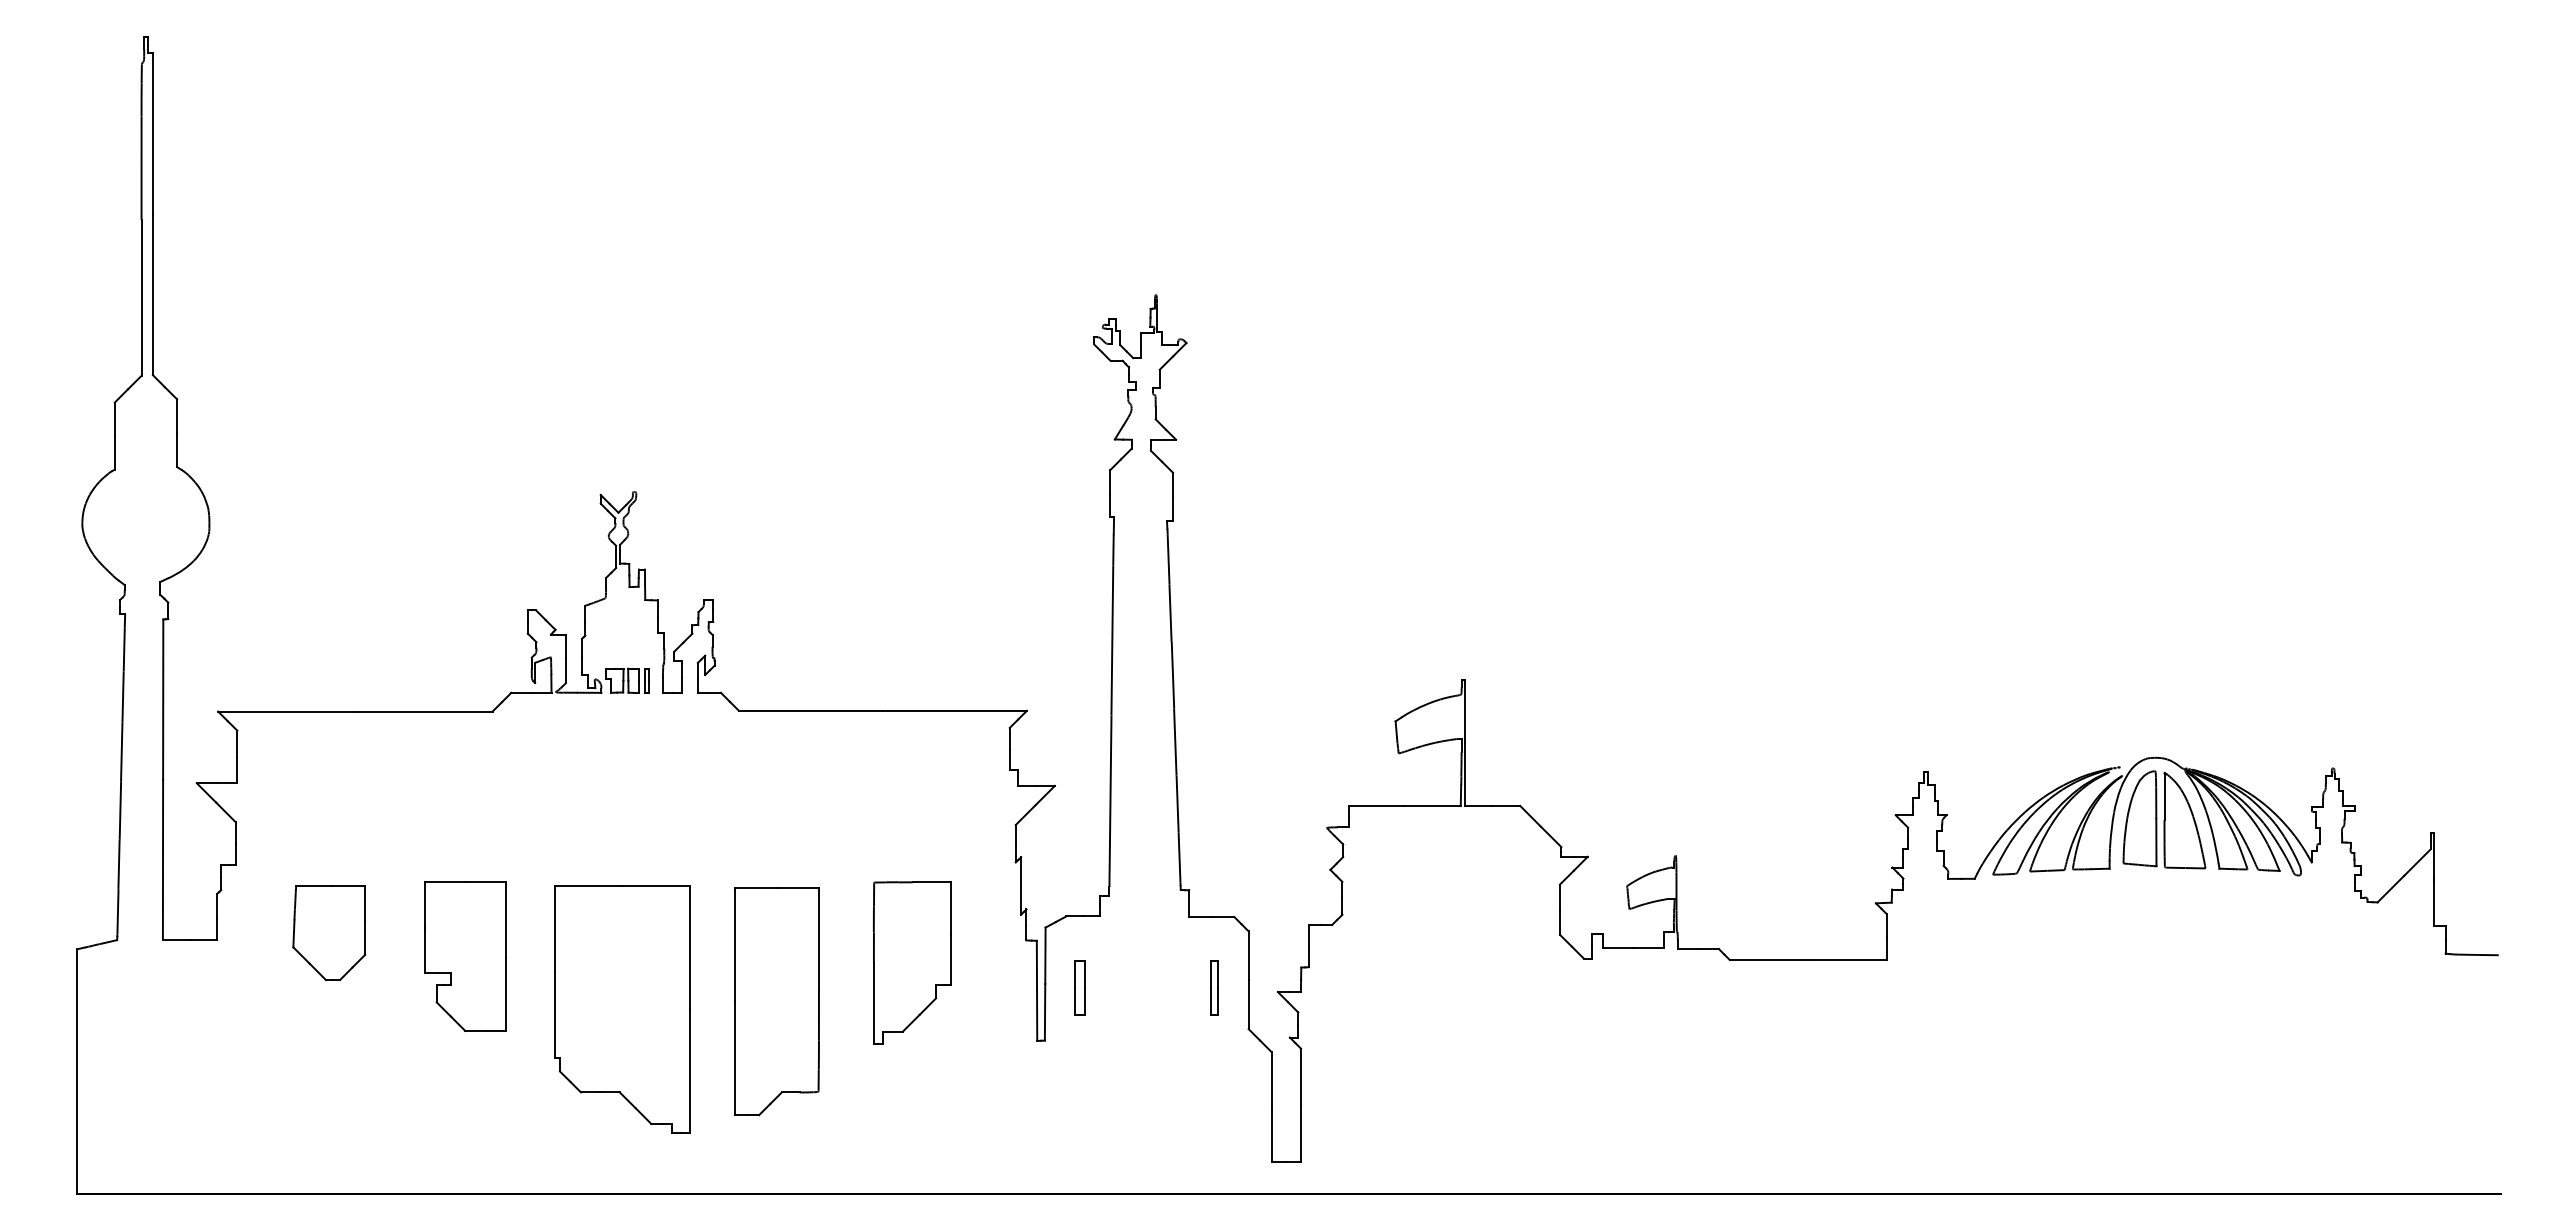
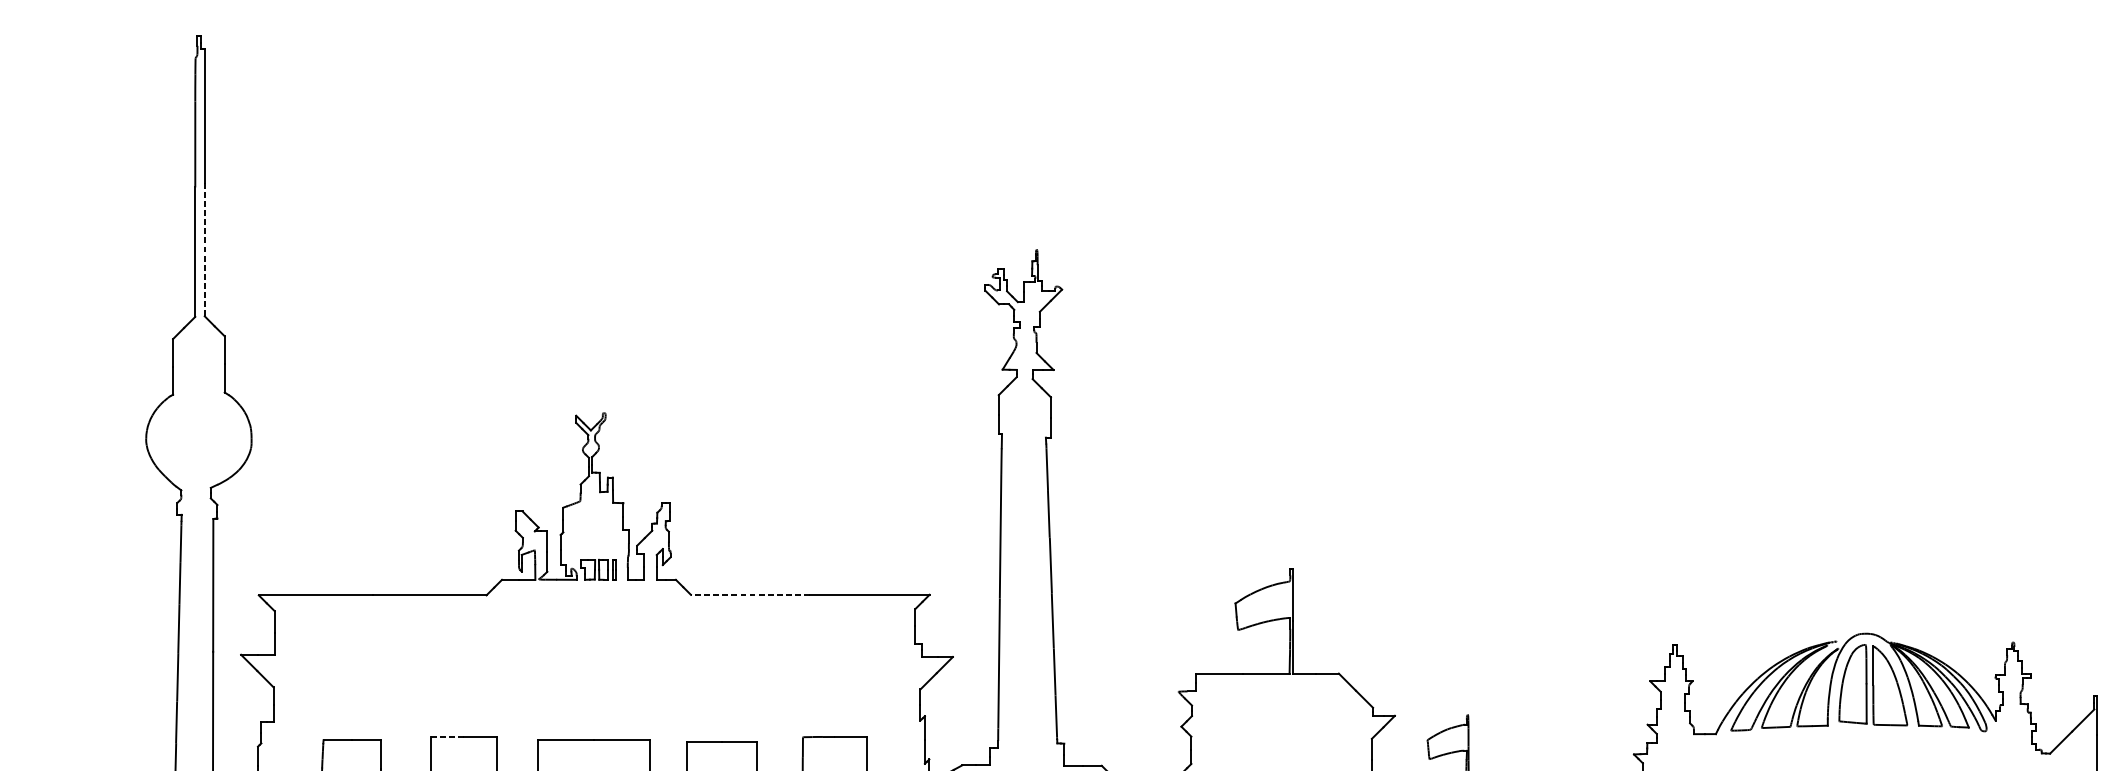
line: (152, 294) -> (204, 249), solid -> dashed
line: (810, 710) -> (750, 594), solid -> dashed
line: (445, 882) -> (447, 737), solid -> dashed

